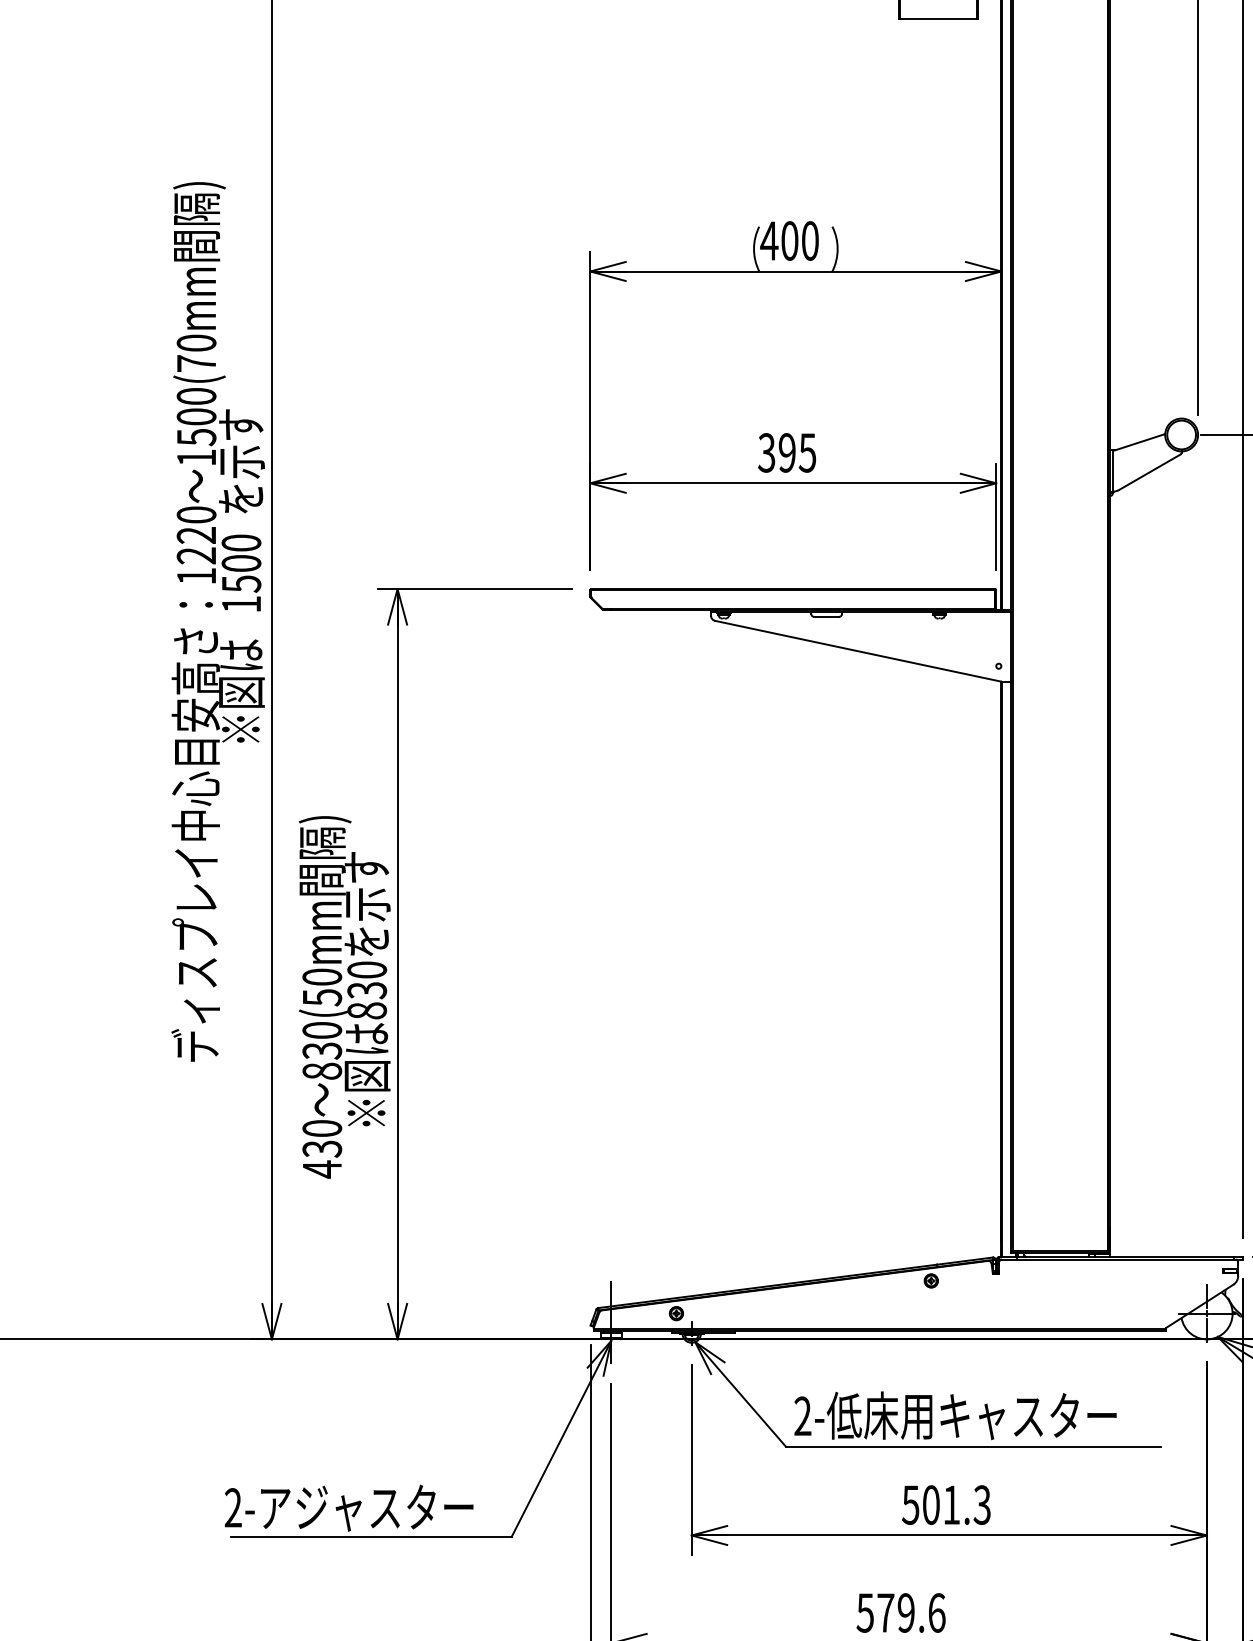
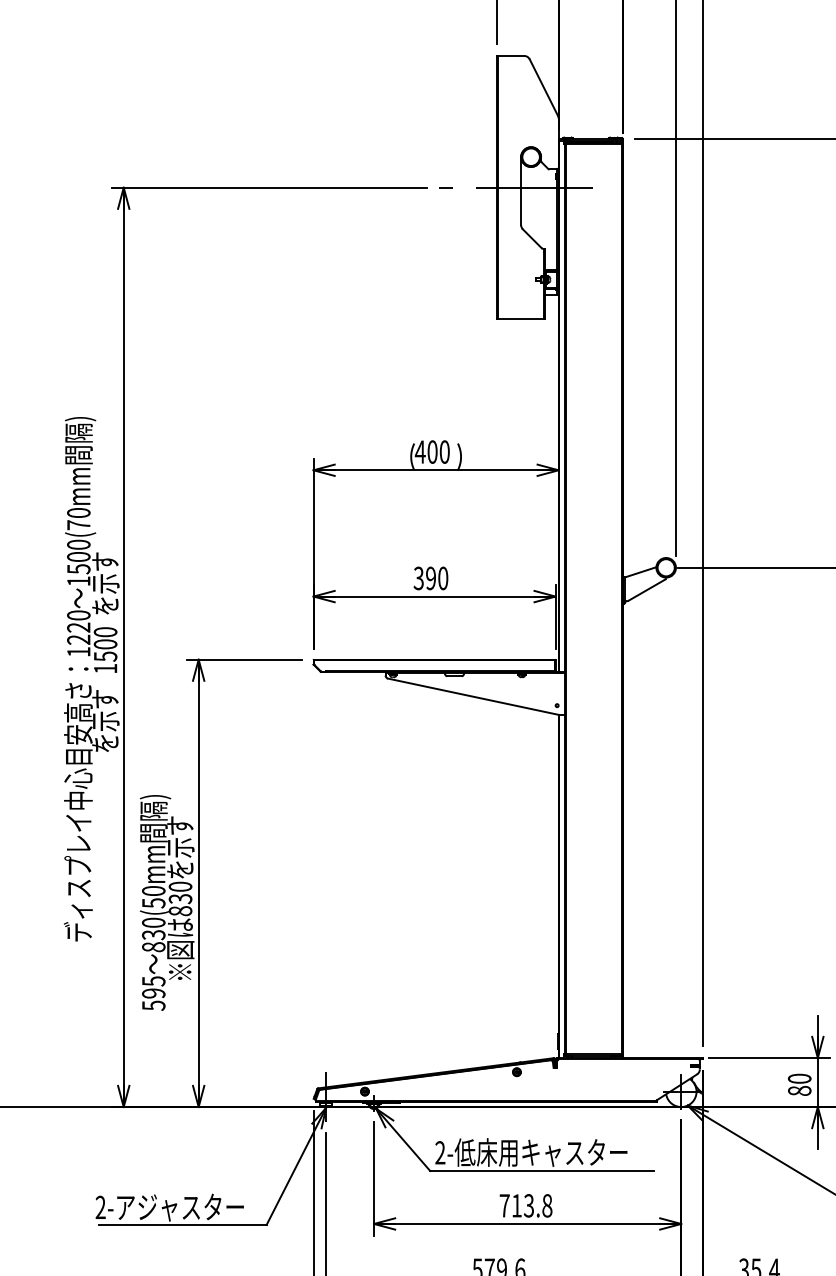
text: (808, 452) -> (443, 578), 395 -> 390
text: (241, 691) -> (105, 720), ※図は -> を示す
text: (321, 1148) -> (153, 993), 430 -> 595
text: (945, 1504) -> (525, 1205), 501.3 -> 713.8

